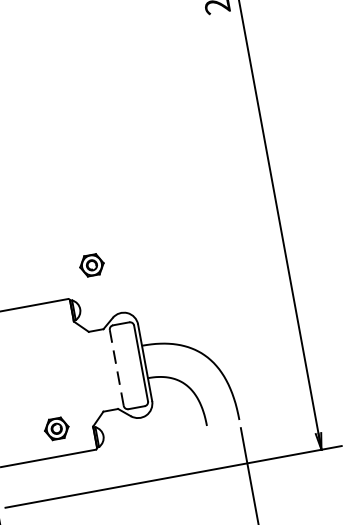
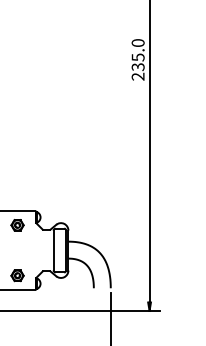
part: (91, 265) -> (17, 225), moved
line: (116, 367) -> (53, 250), dashed -> solid

